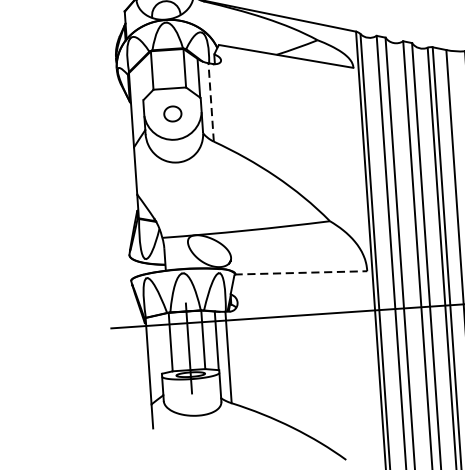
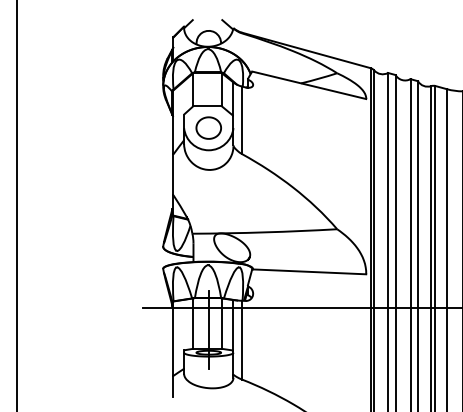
line: (211, 102) -> (242, 120), dashed -> solid
part: (172, 113) -> (208, 127), size x1.67
line: (301, 272) -> (309, 271), dashed -> solid

